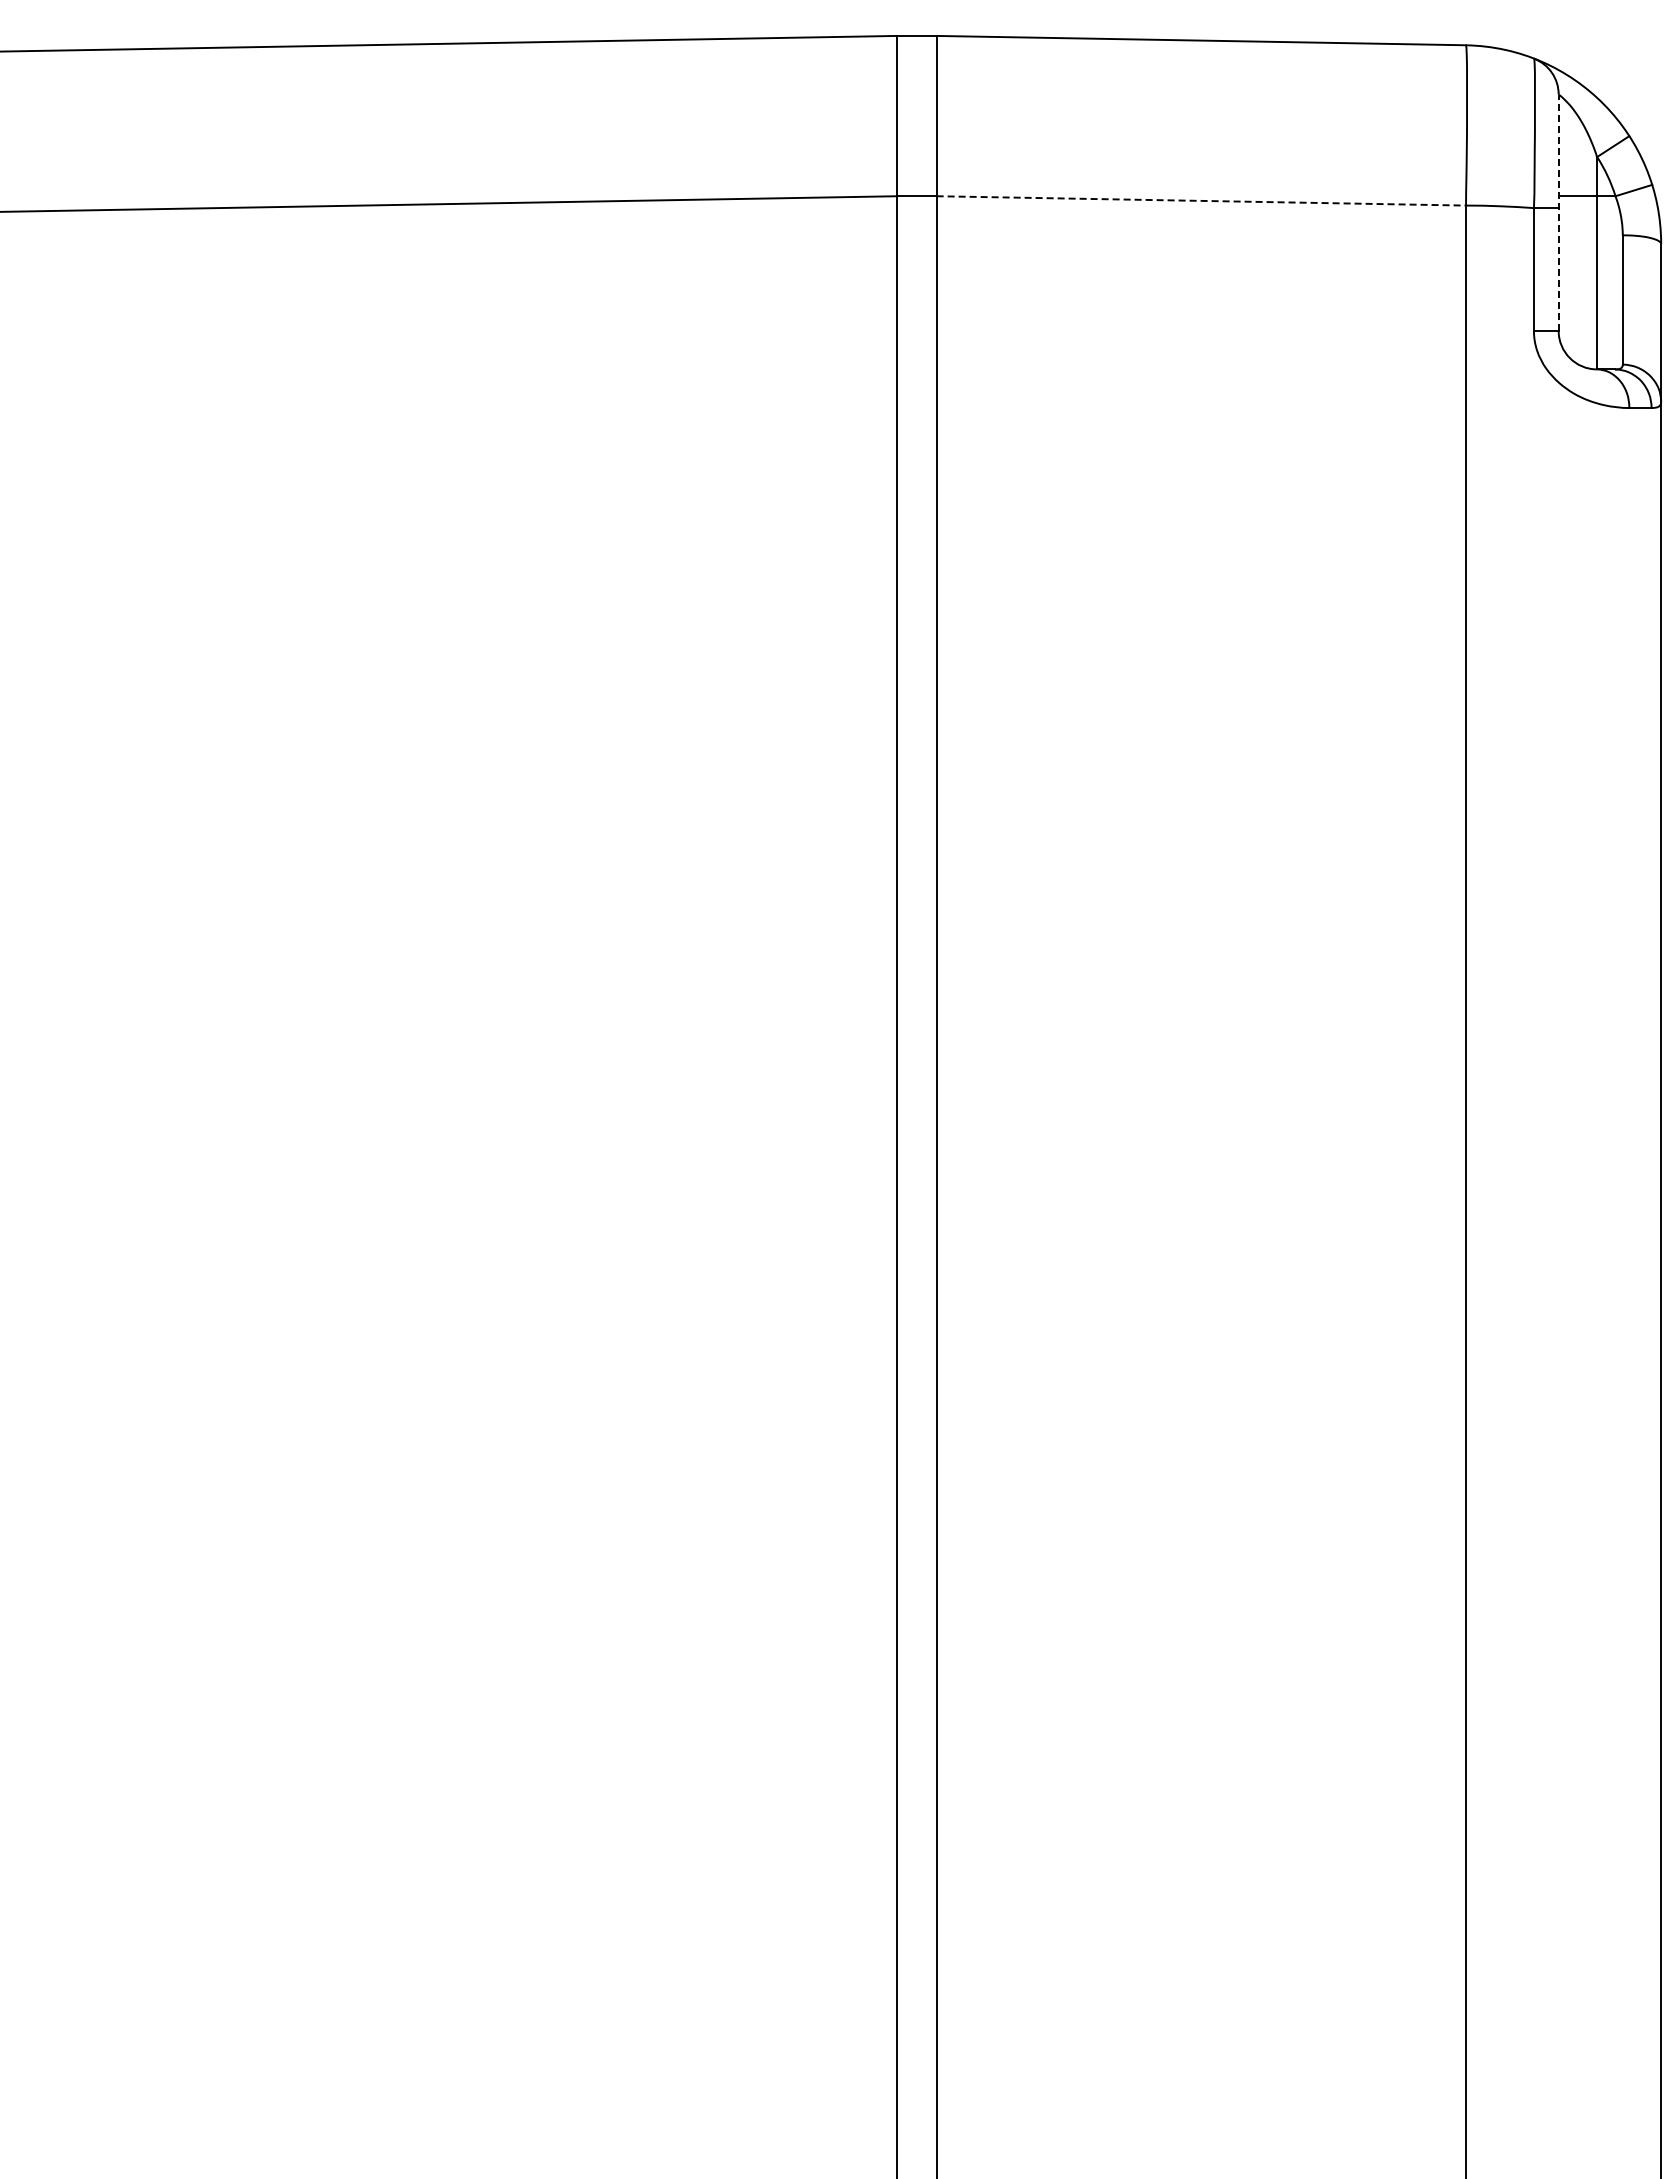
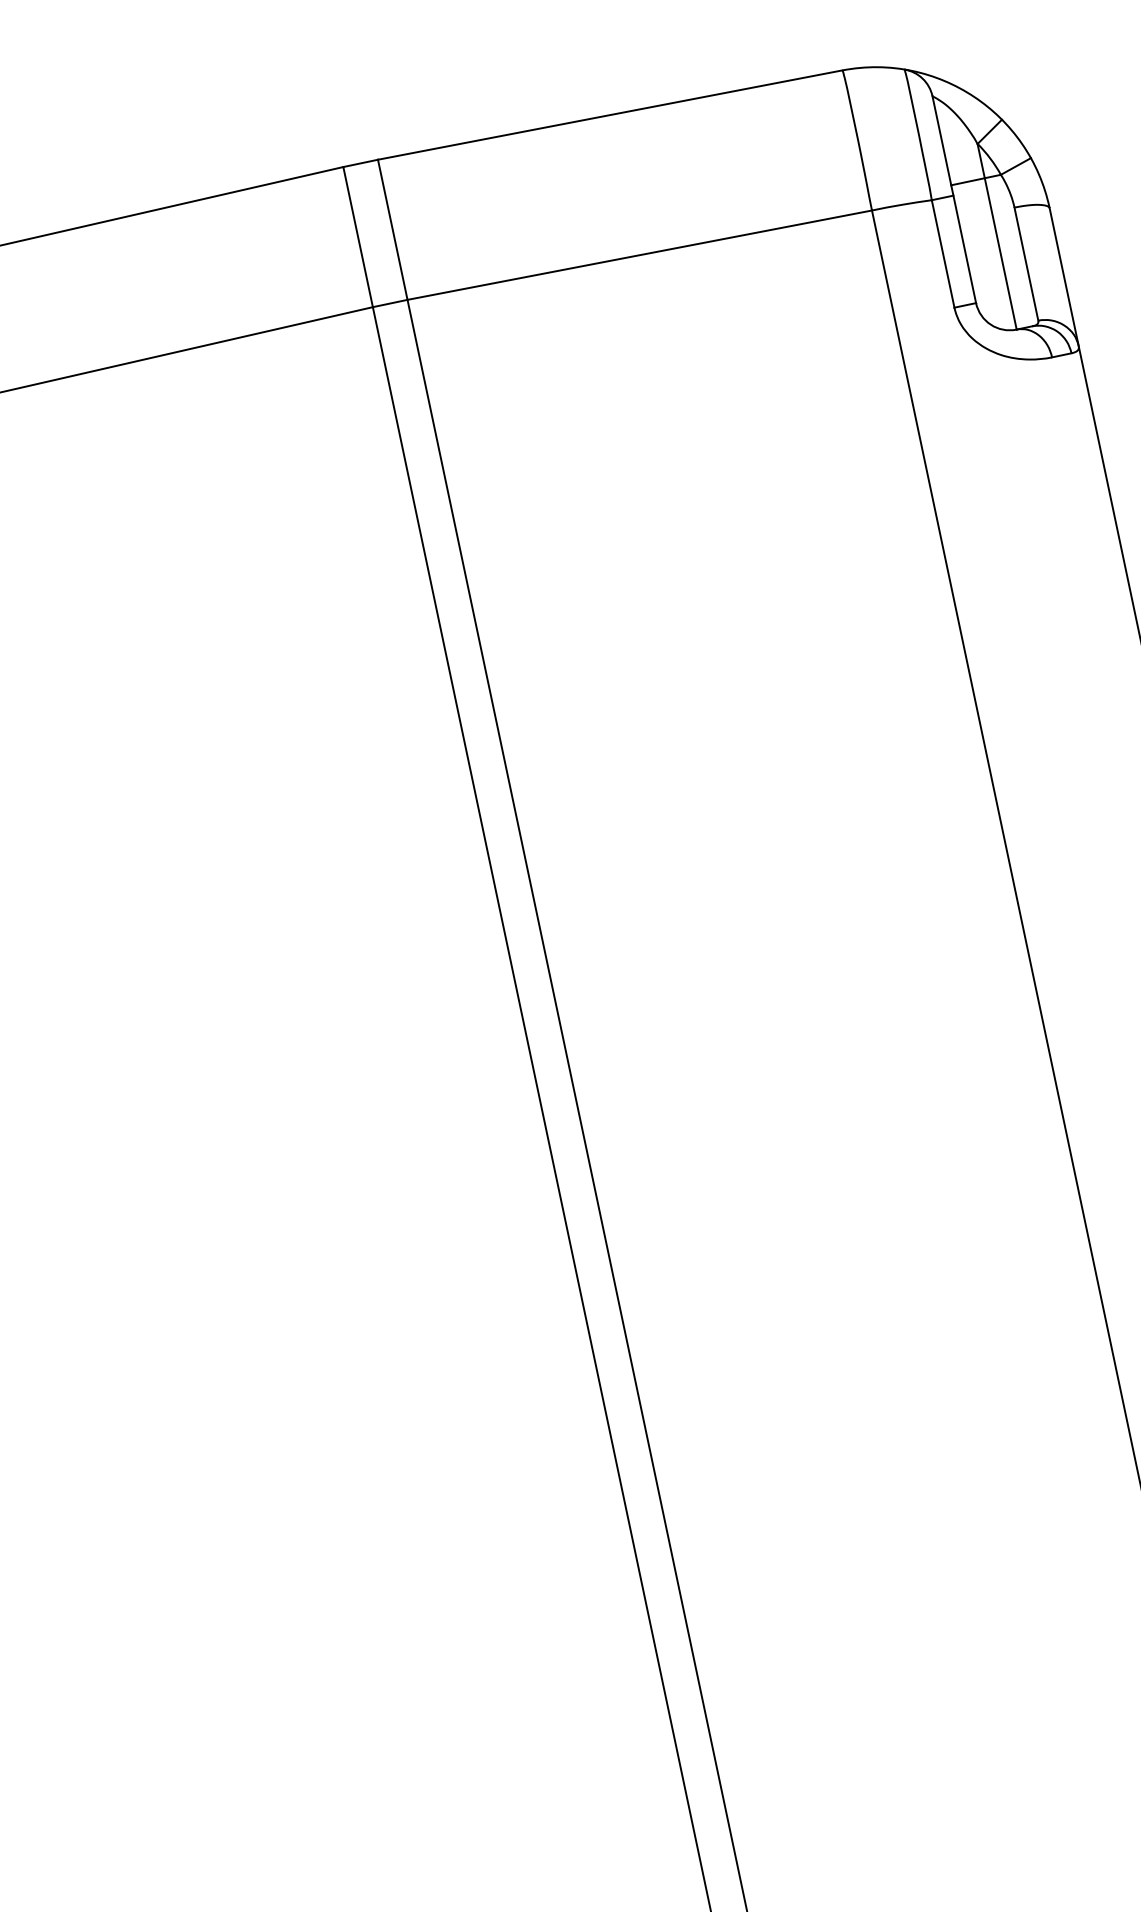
line: (1201, 200) -> (639, 254), dashed -> solid
line: (1558, 212) -> (954, 199), dashed -> solid

